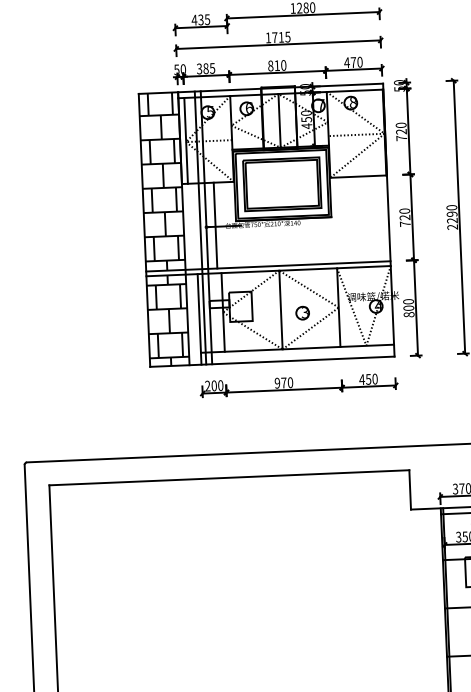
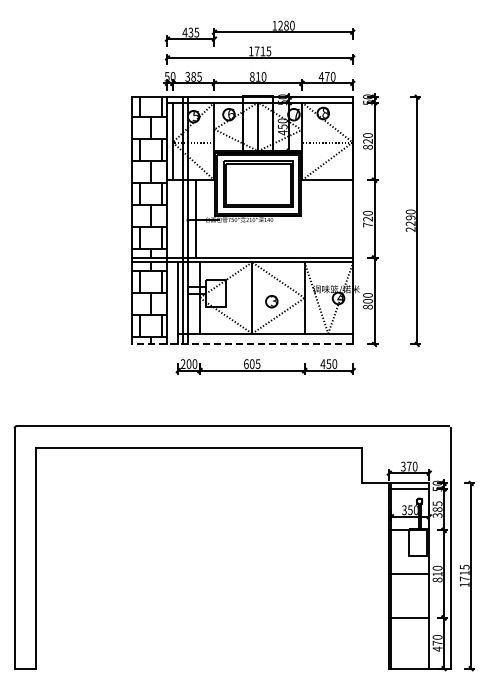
text: (401, 137) -> (367, 146), 720 -> 820
line: (272, 361) -> (242, 344), solid -> dashed
text: (284, 383) -> (252, 364), 970 -> 605

